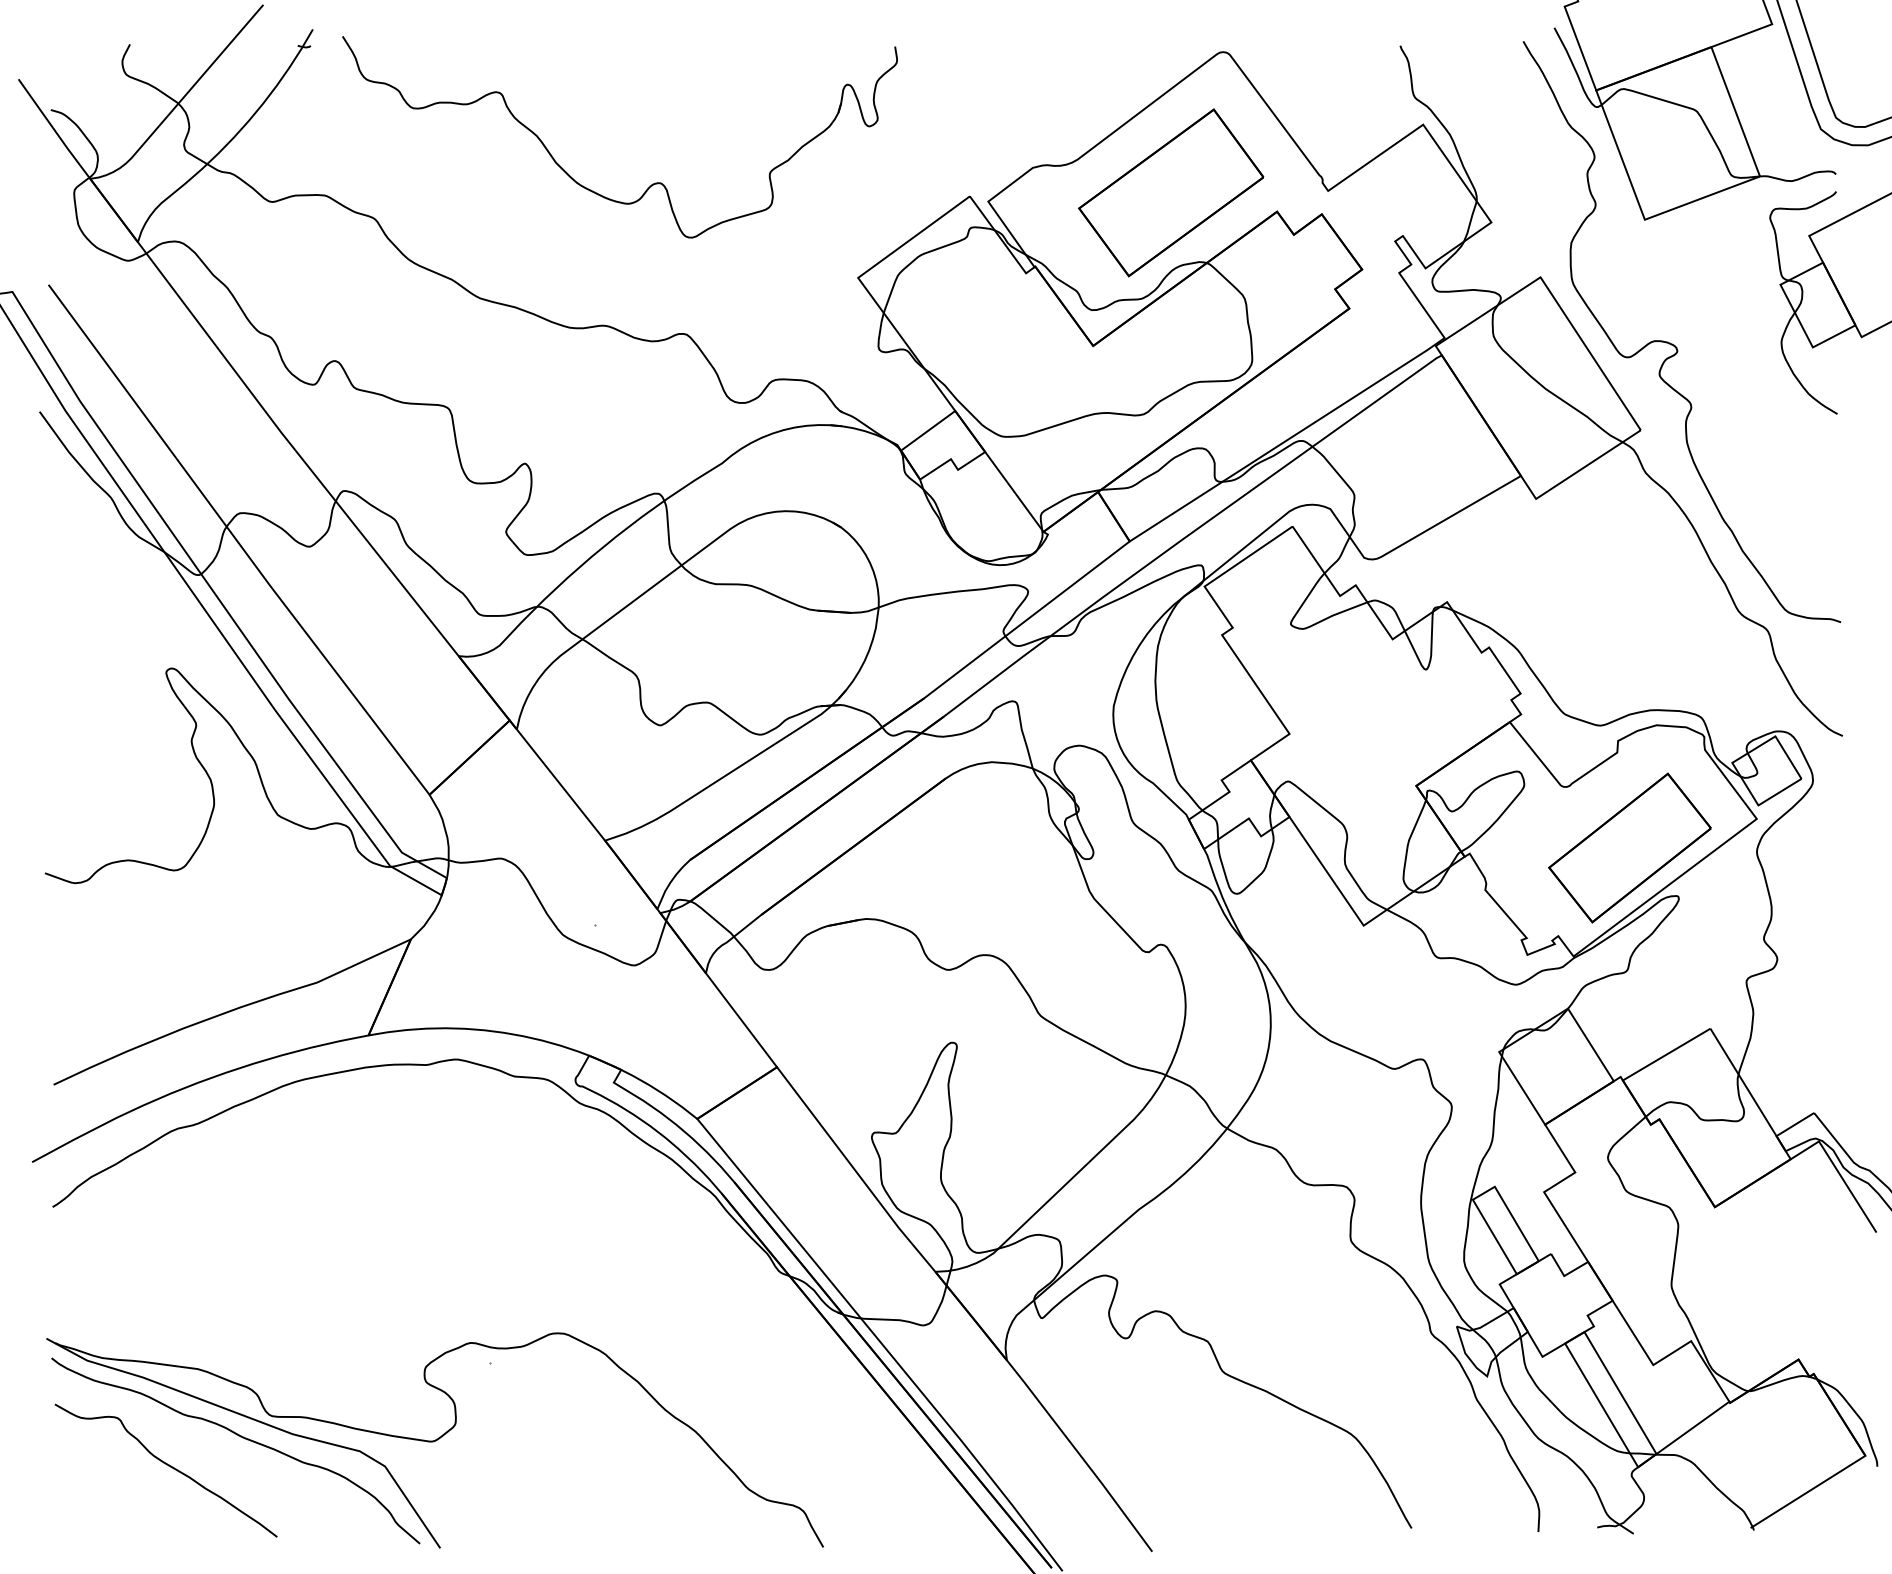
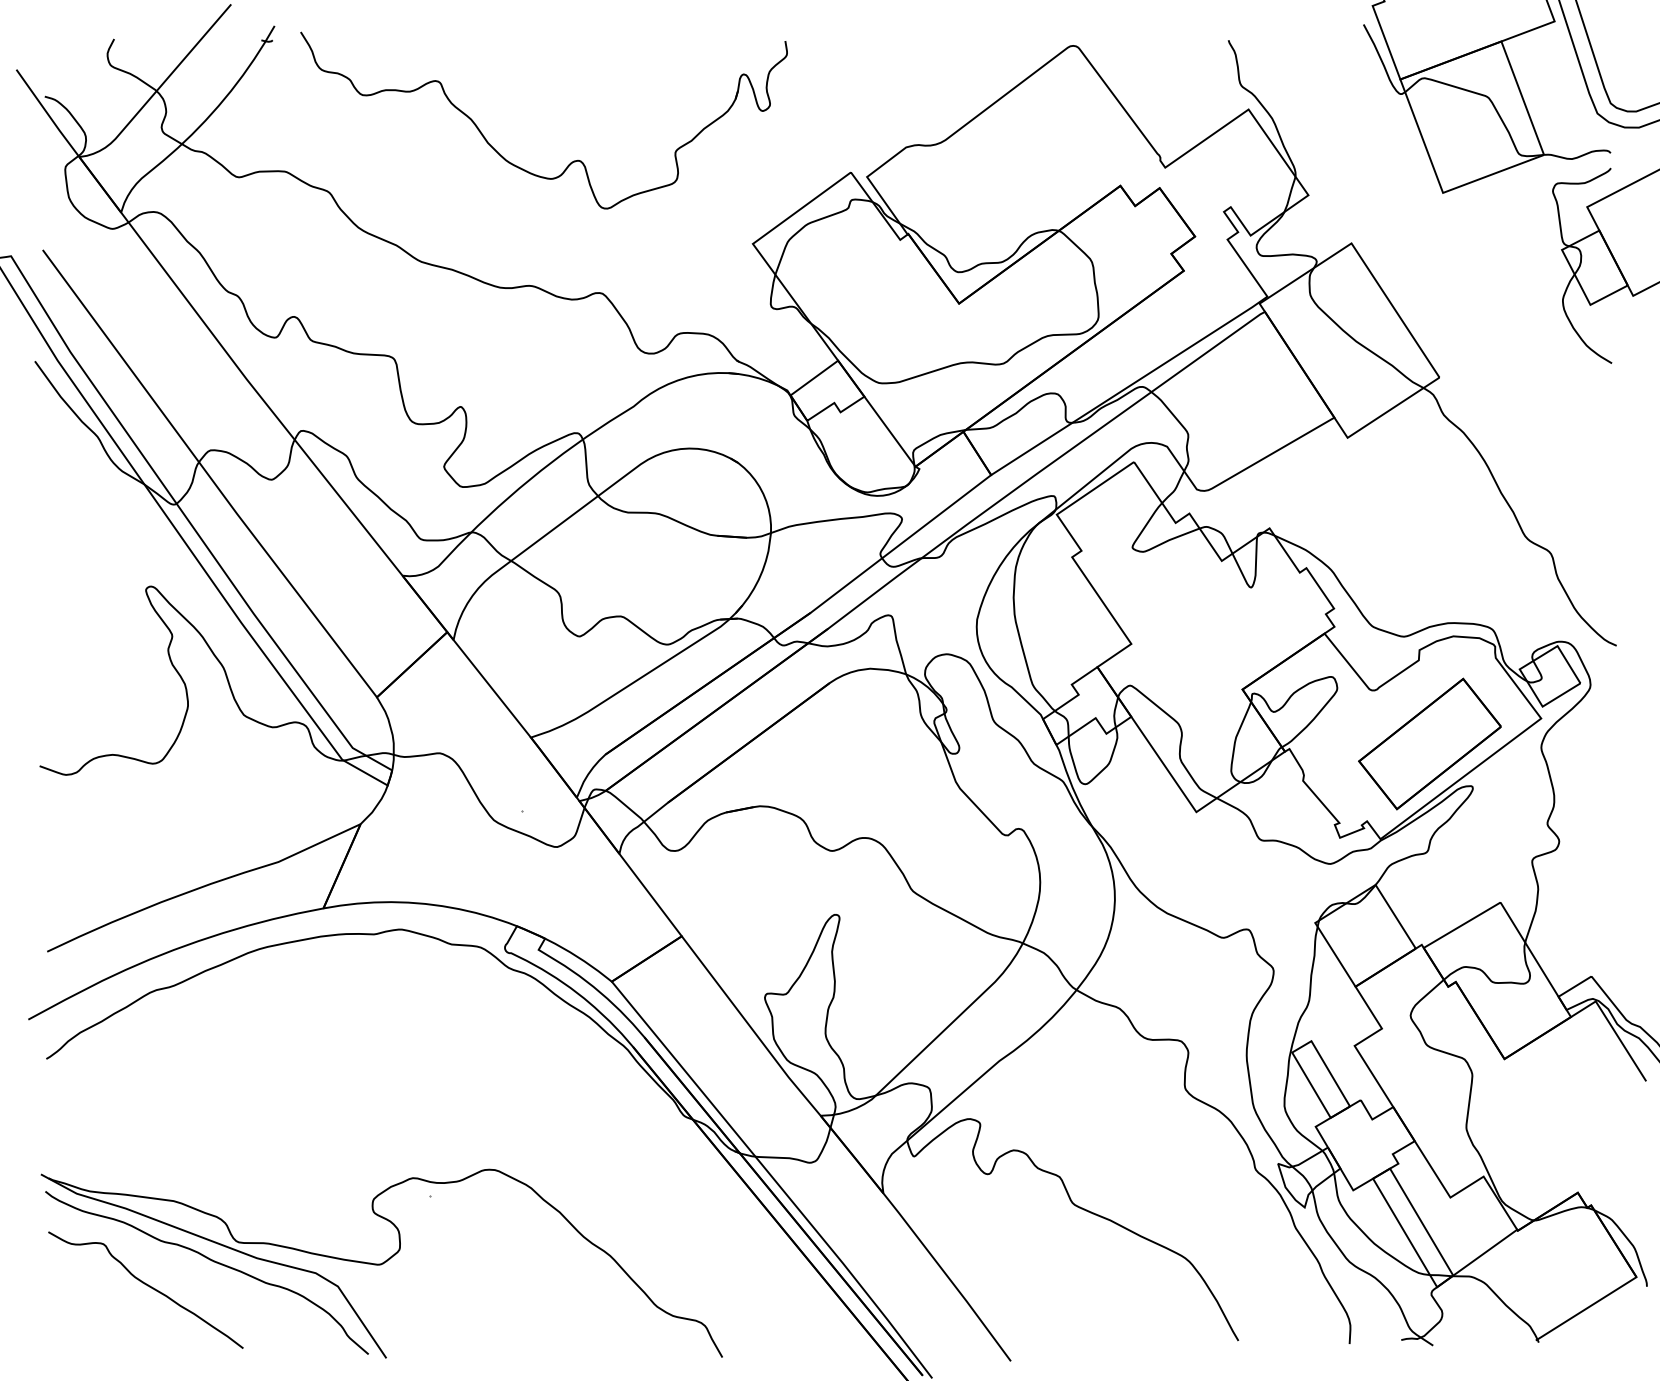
part: (1171, 193) -> (1027, 169), removed
curve: (1675, 344) -> (1469, 302), removed

